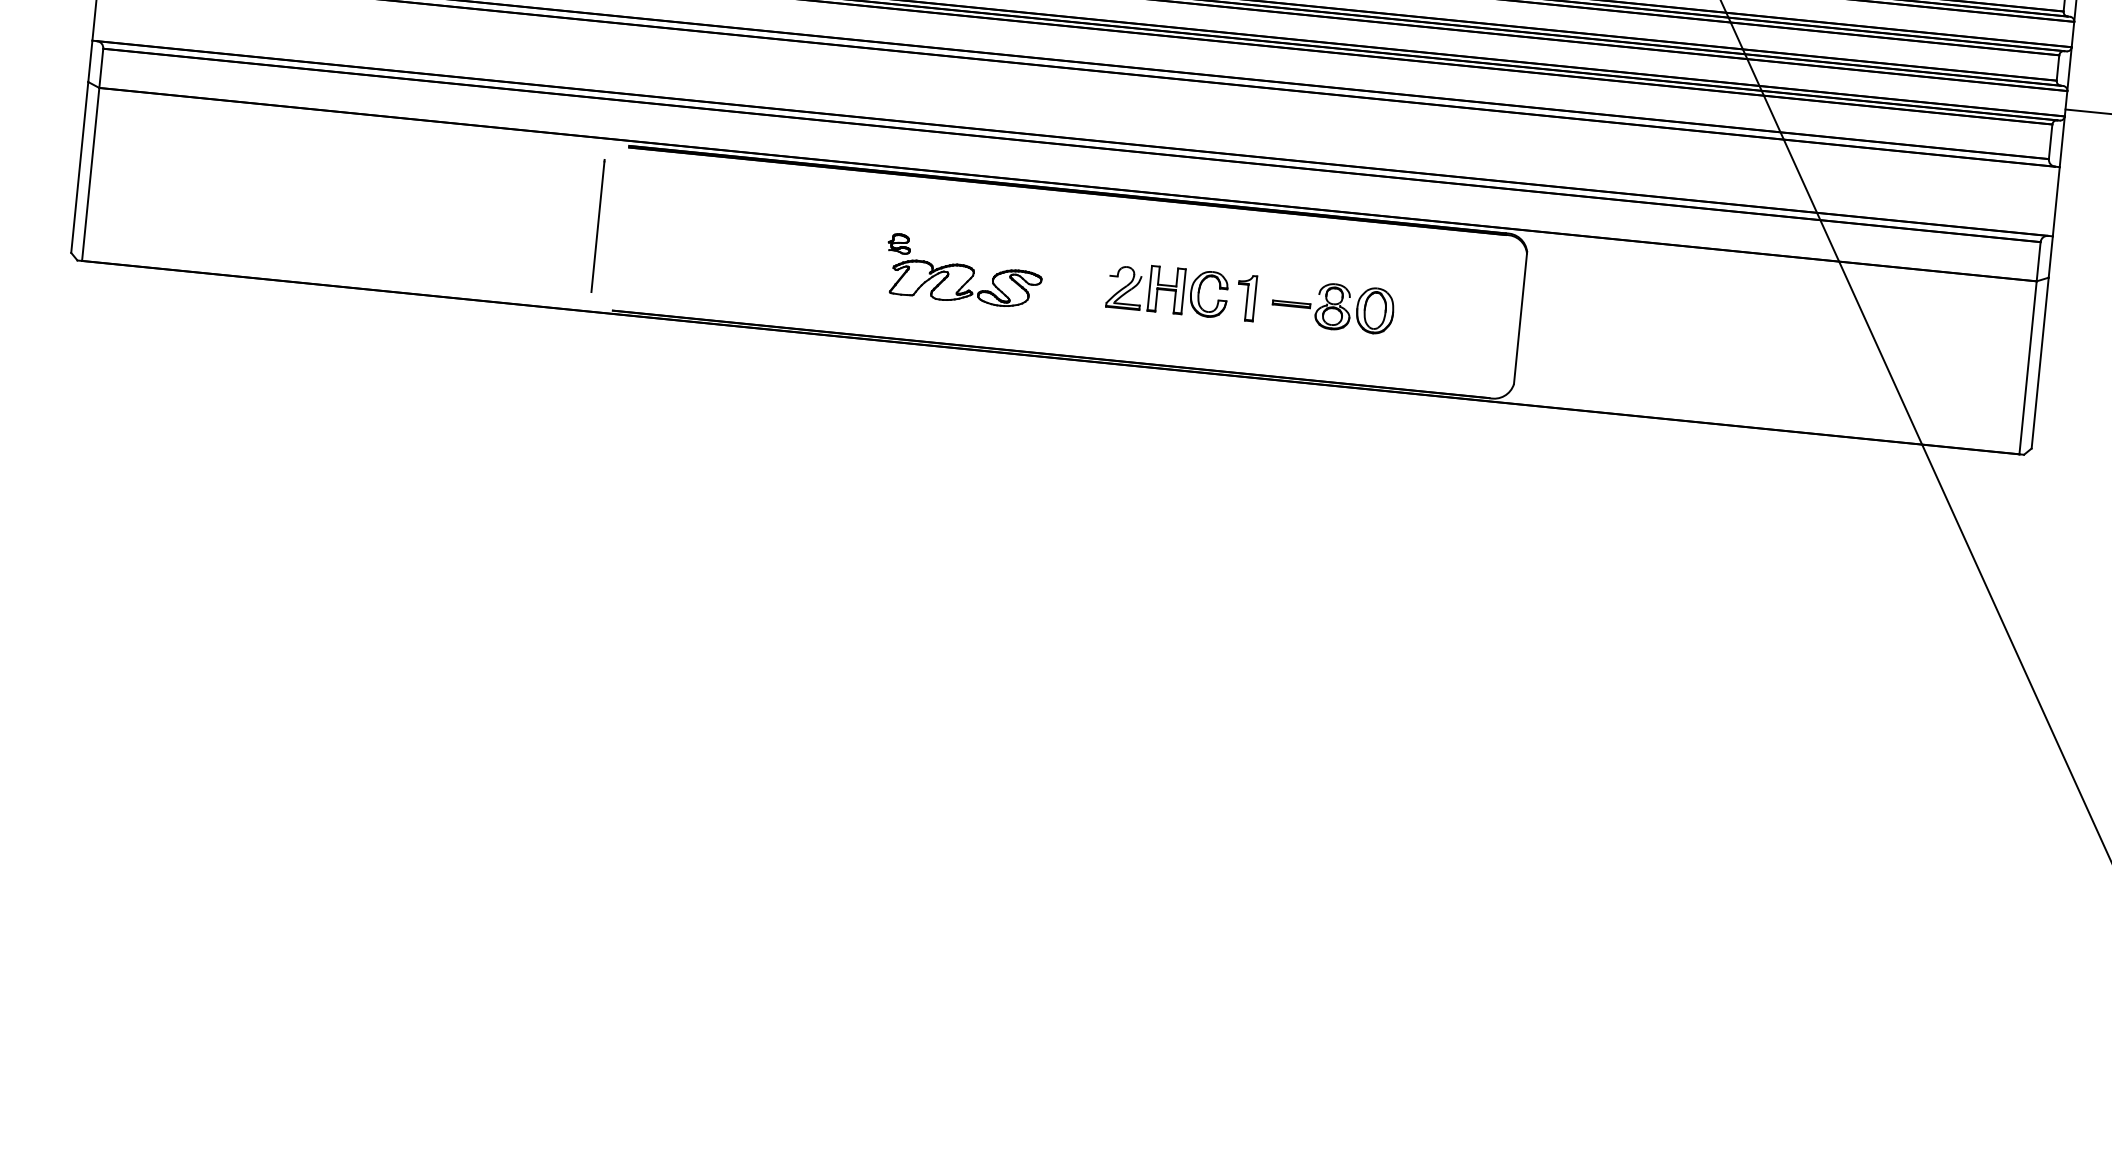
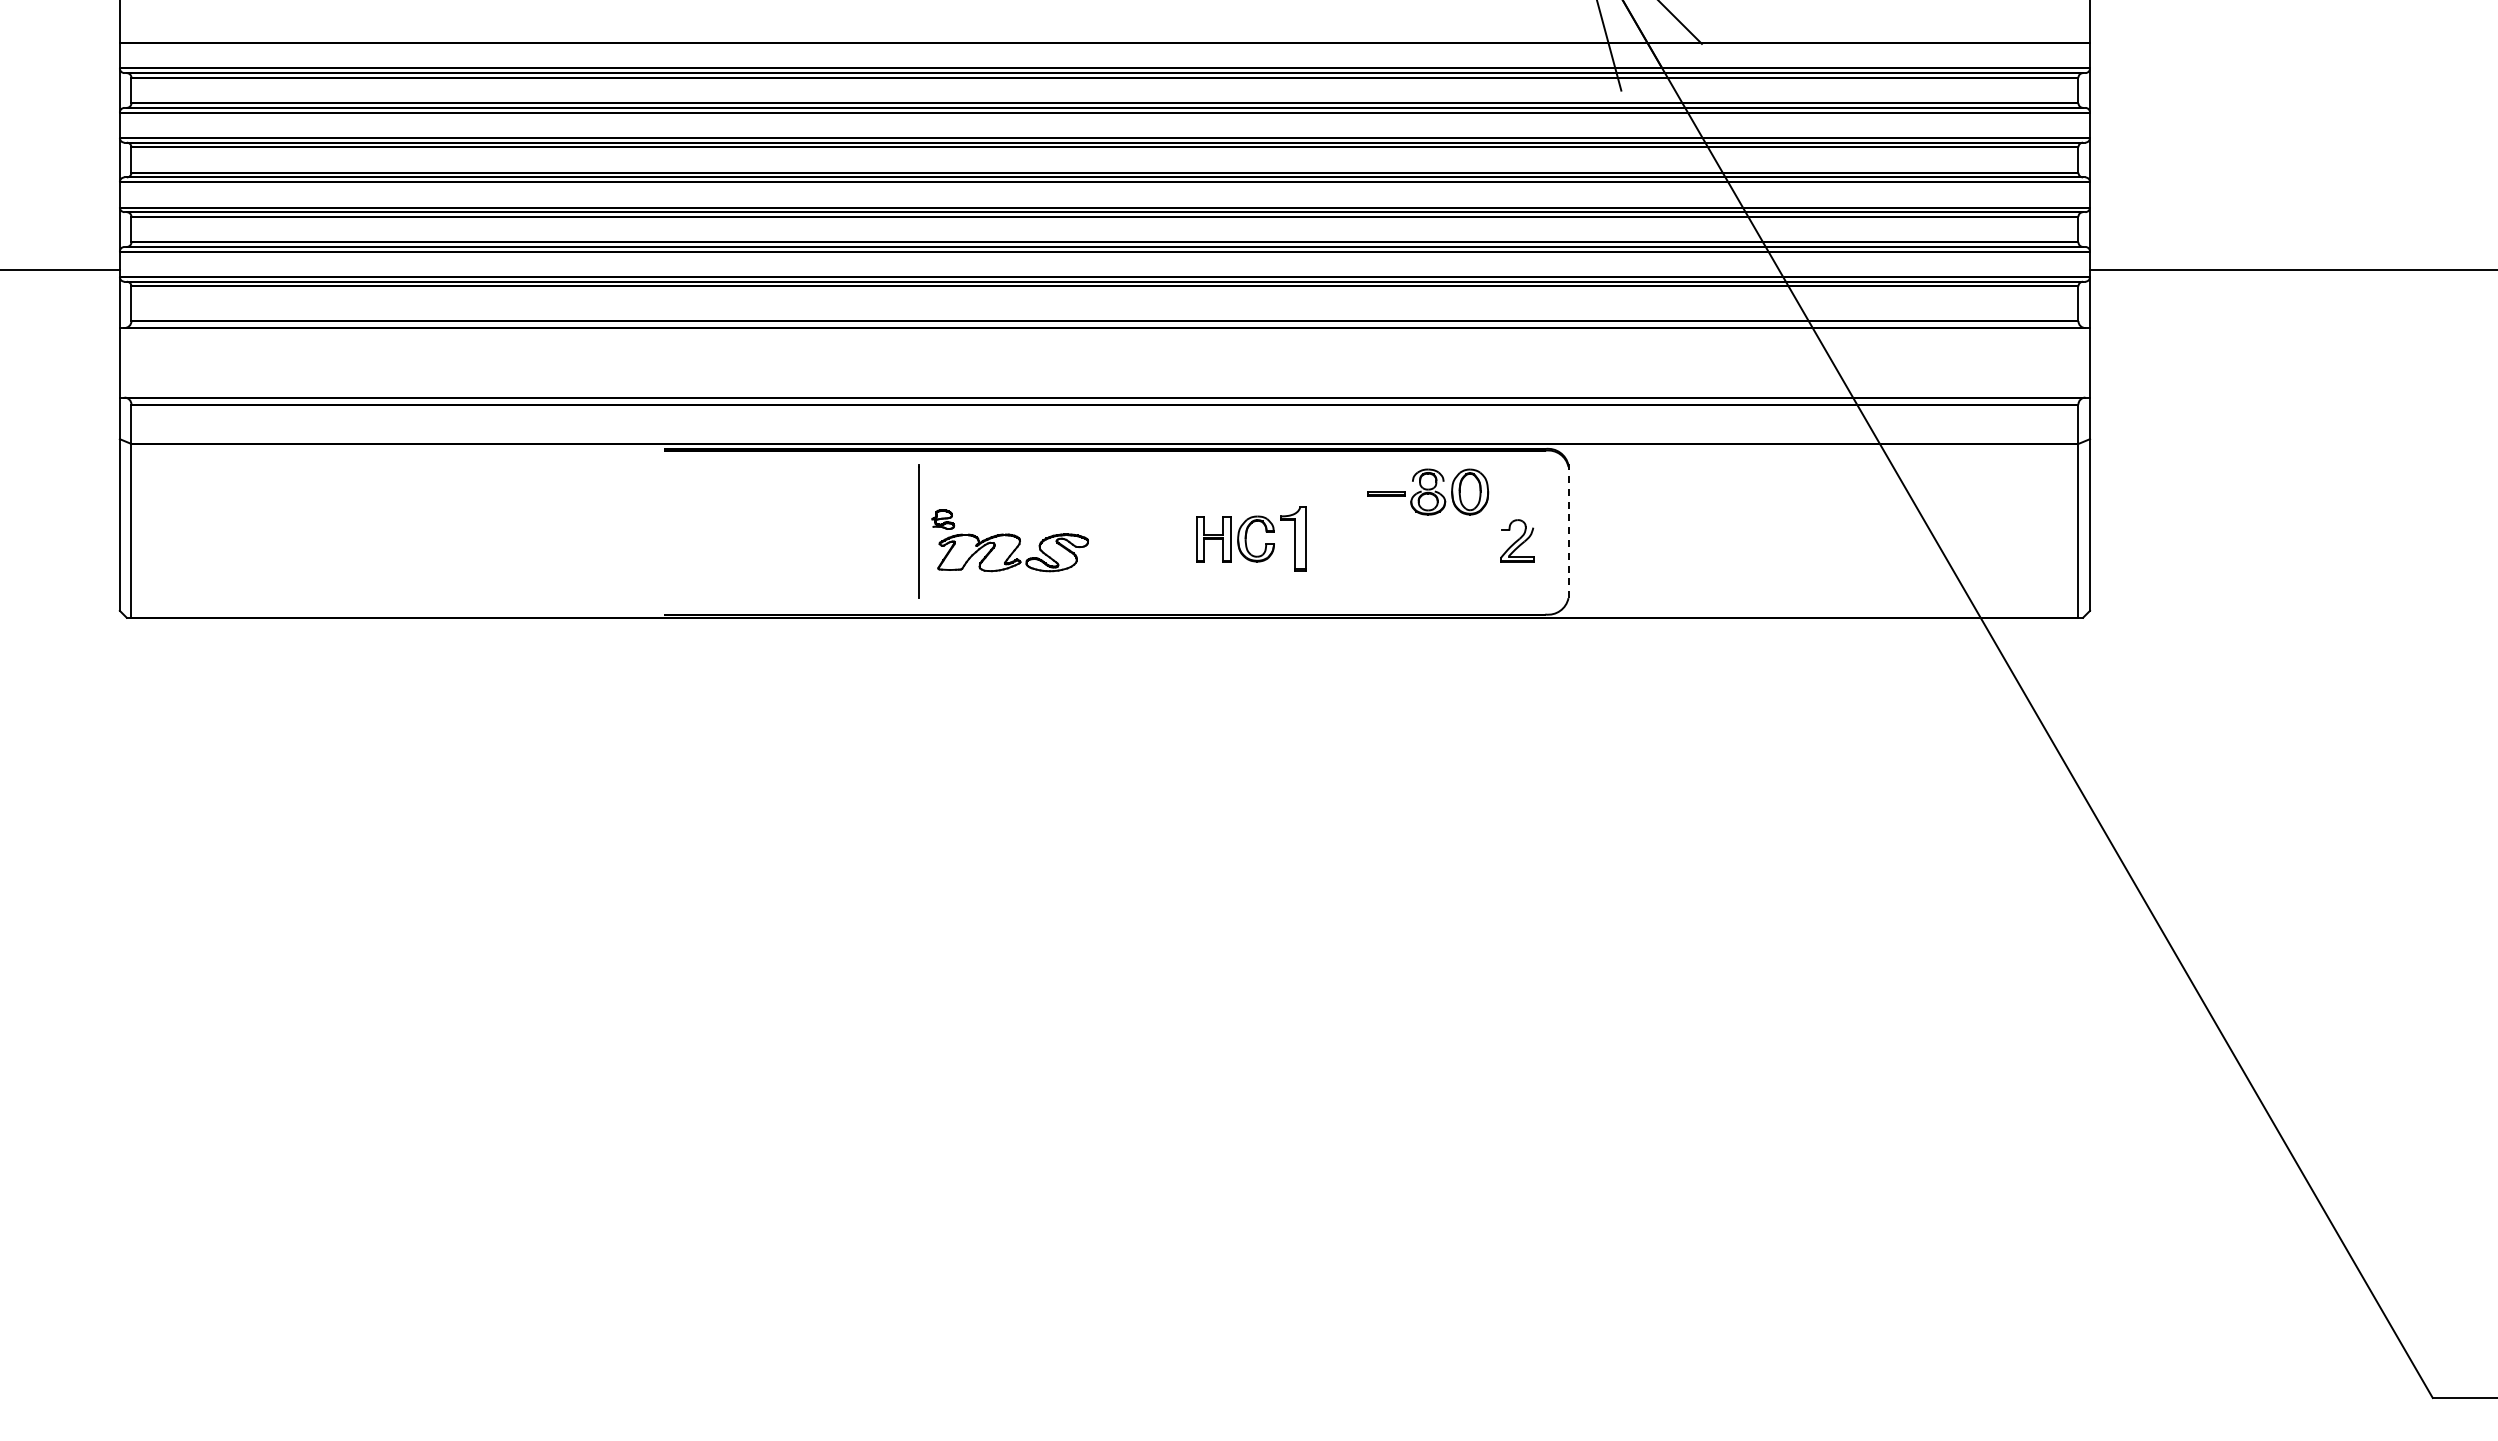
line: (597, 225) -> (918, 531), moved
part: (1124, 287) -> (1517, 540), moved
part: (1246, 298) -> (1293, 539), size x1.4
part: (1333, 306) -> (1428, 491), moved
line: (1520, 318) -> (1568, 532), solid -> dashed

